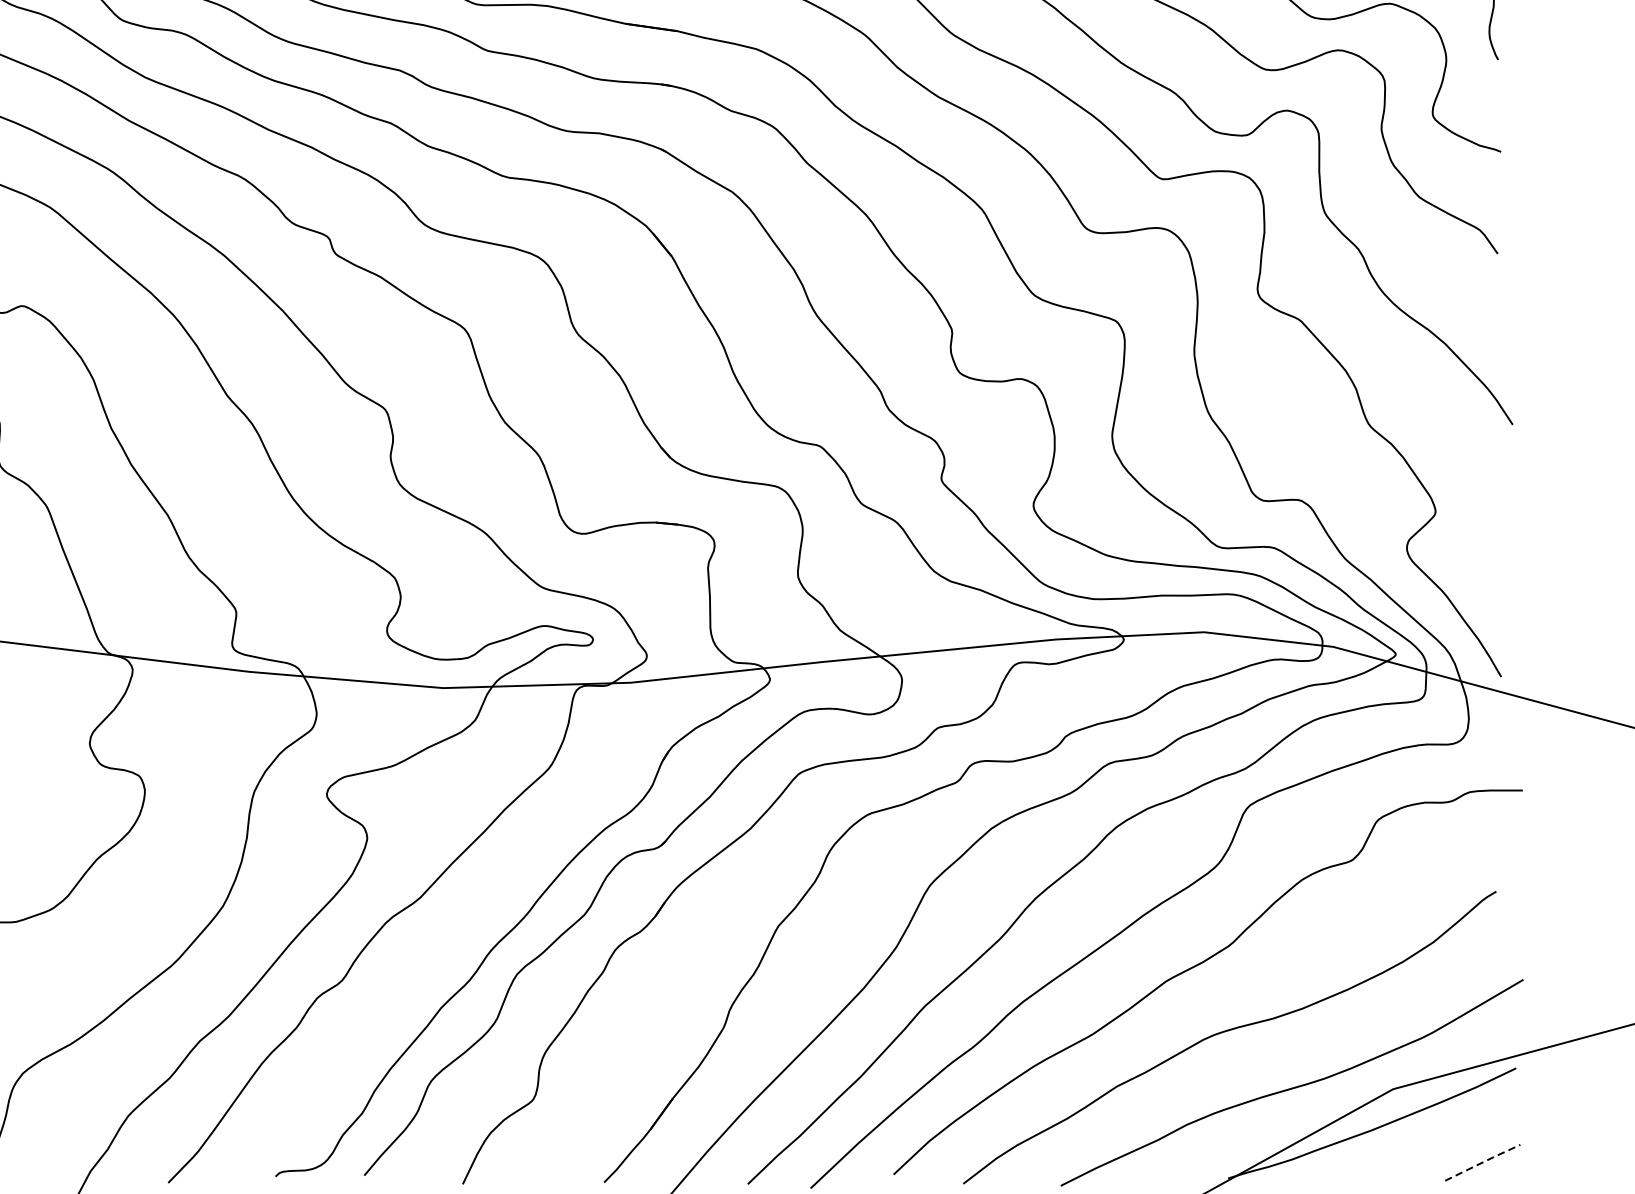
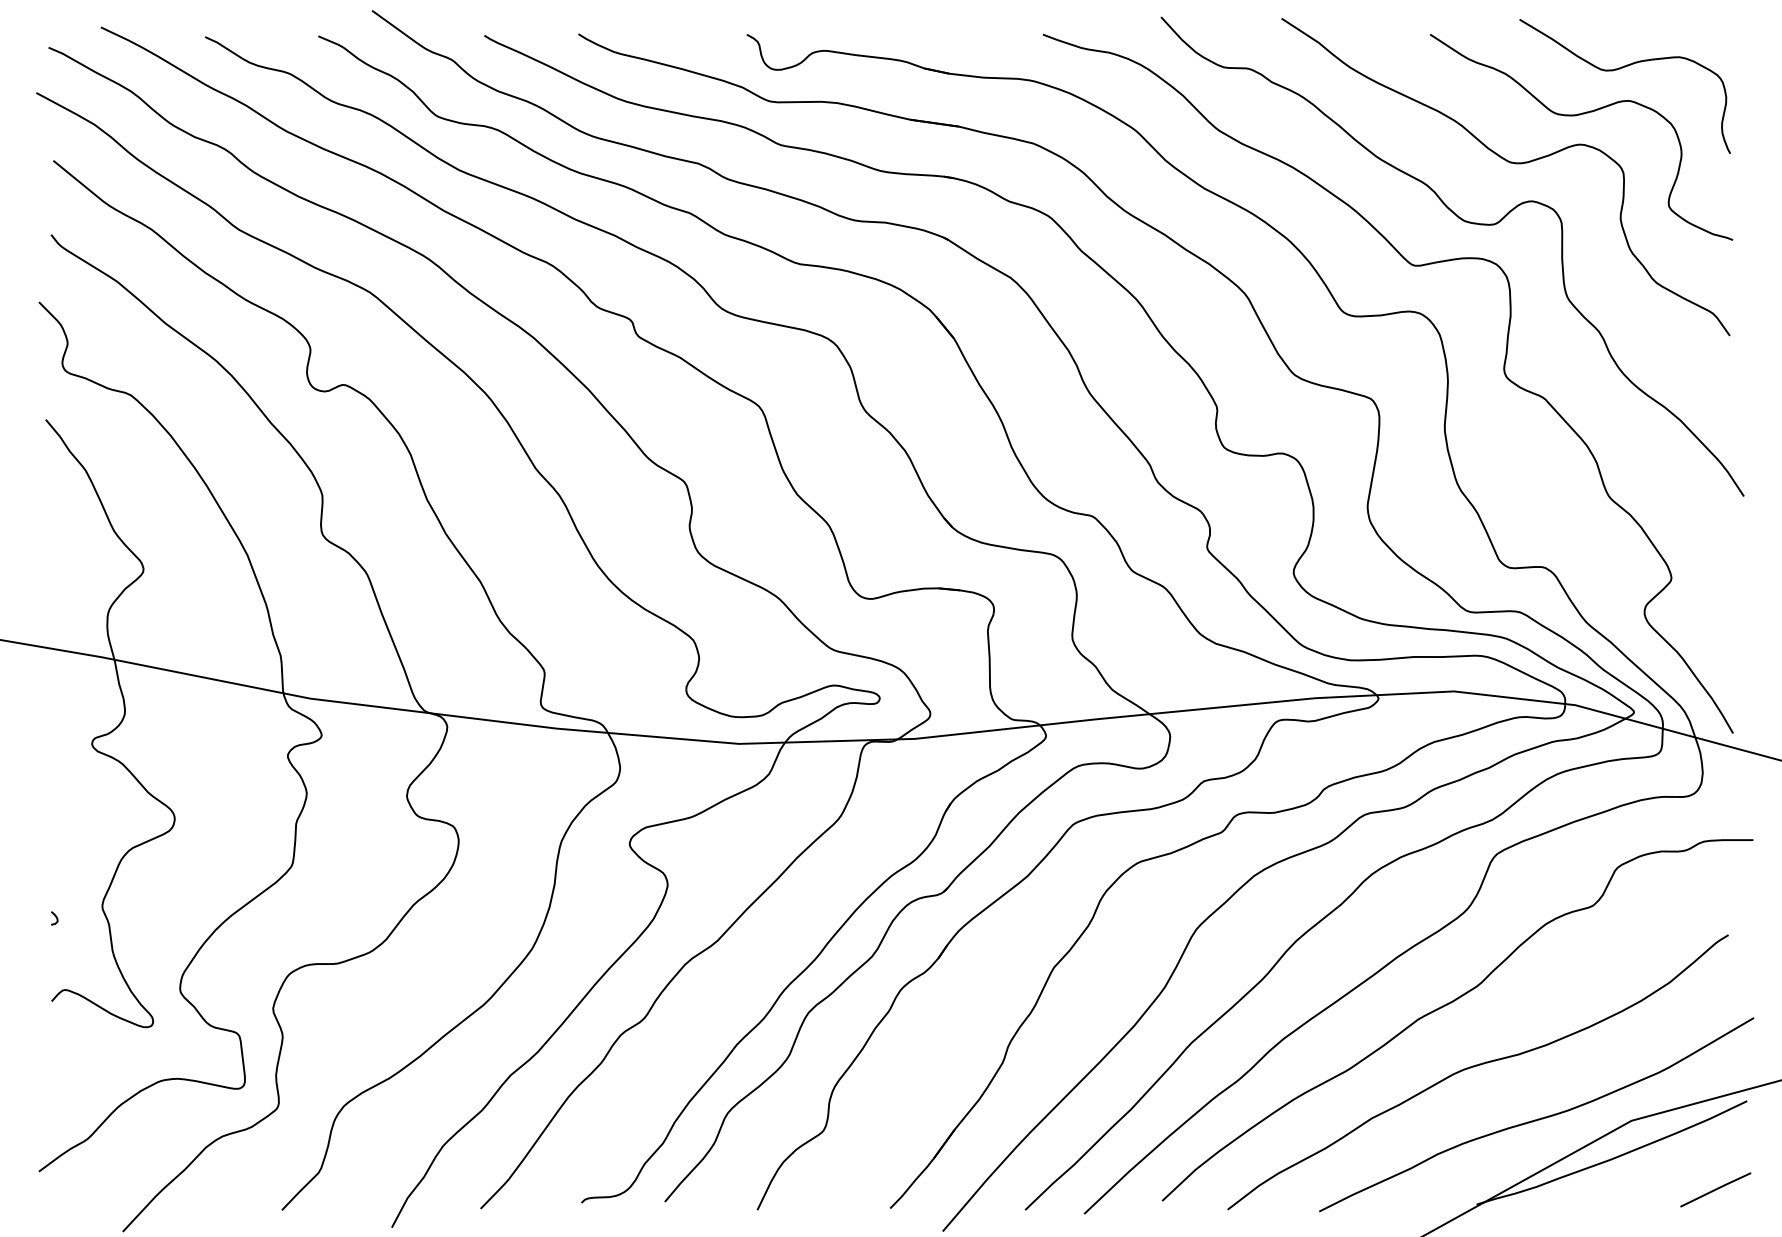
line: (1483, 1162) -> (1716, 1189), dashed -> solid

